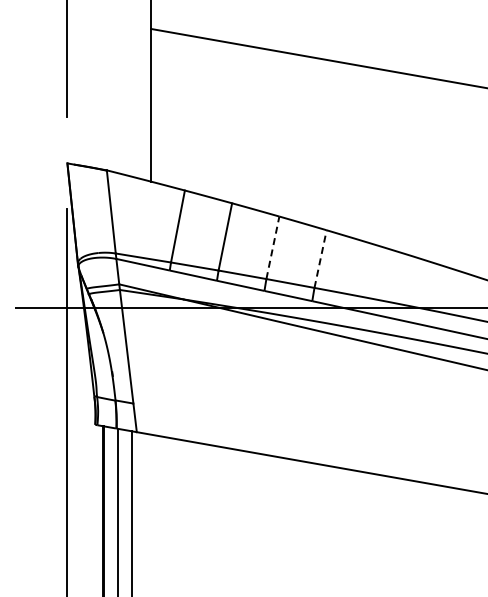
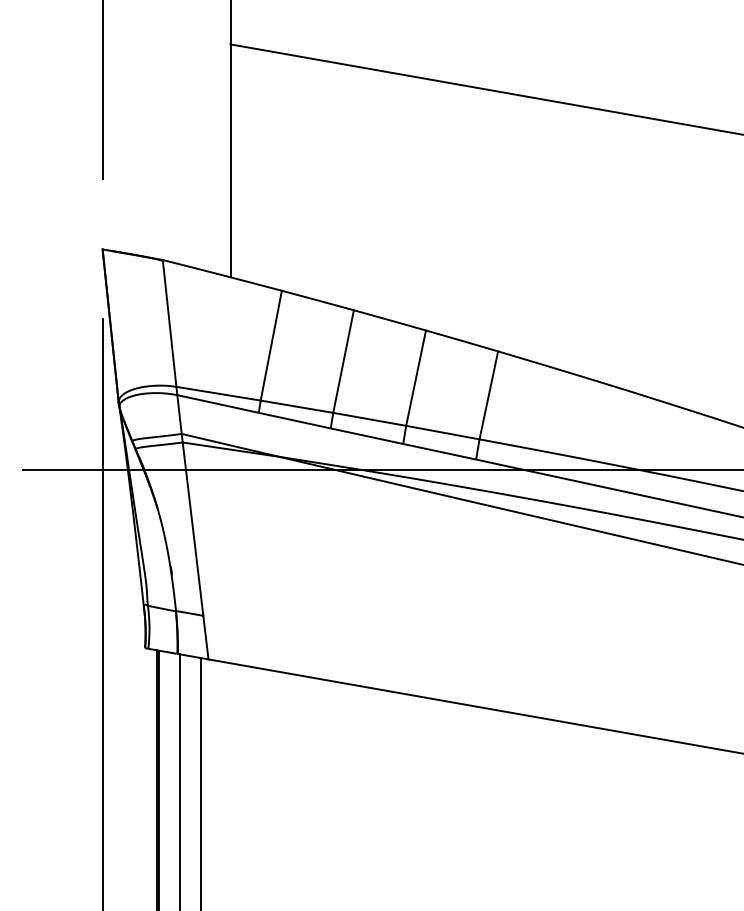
line: (272, 247) -> (415, 377), dashed -> solid
line: (320, 258) -> (488, 394), dashed -> solid

